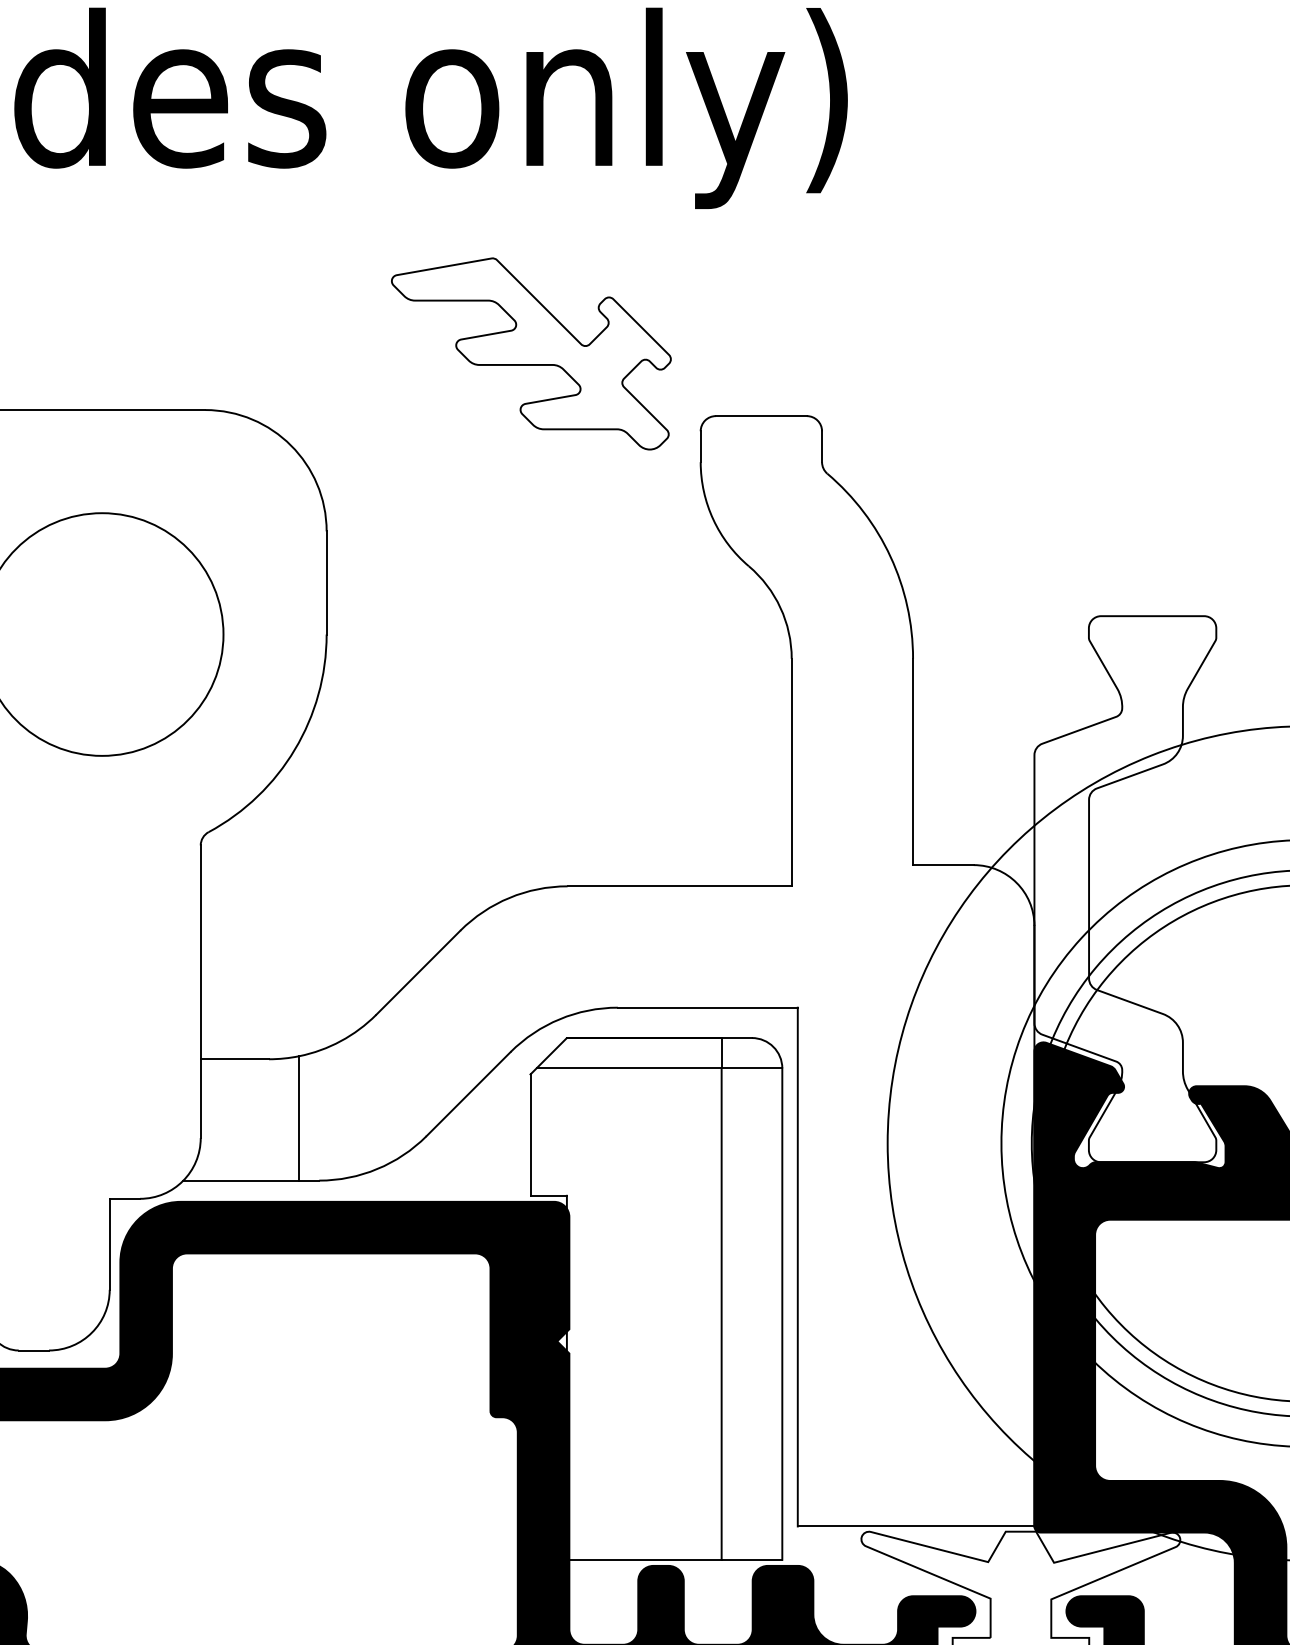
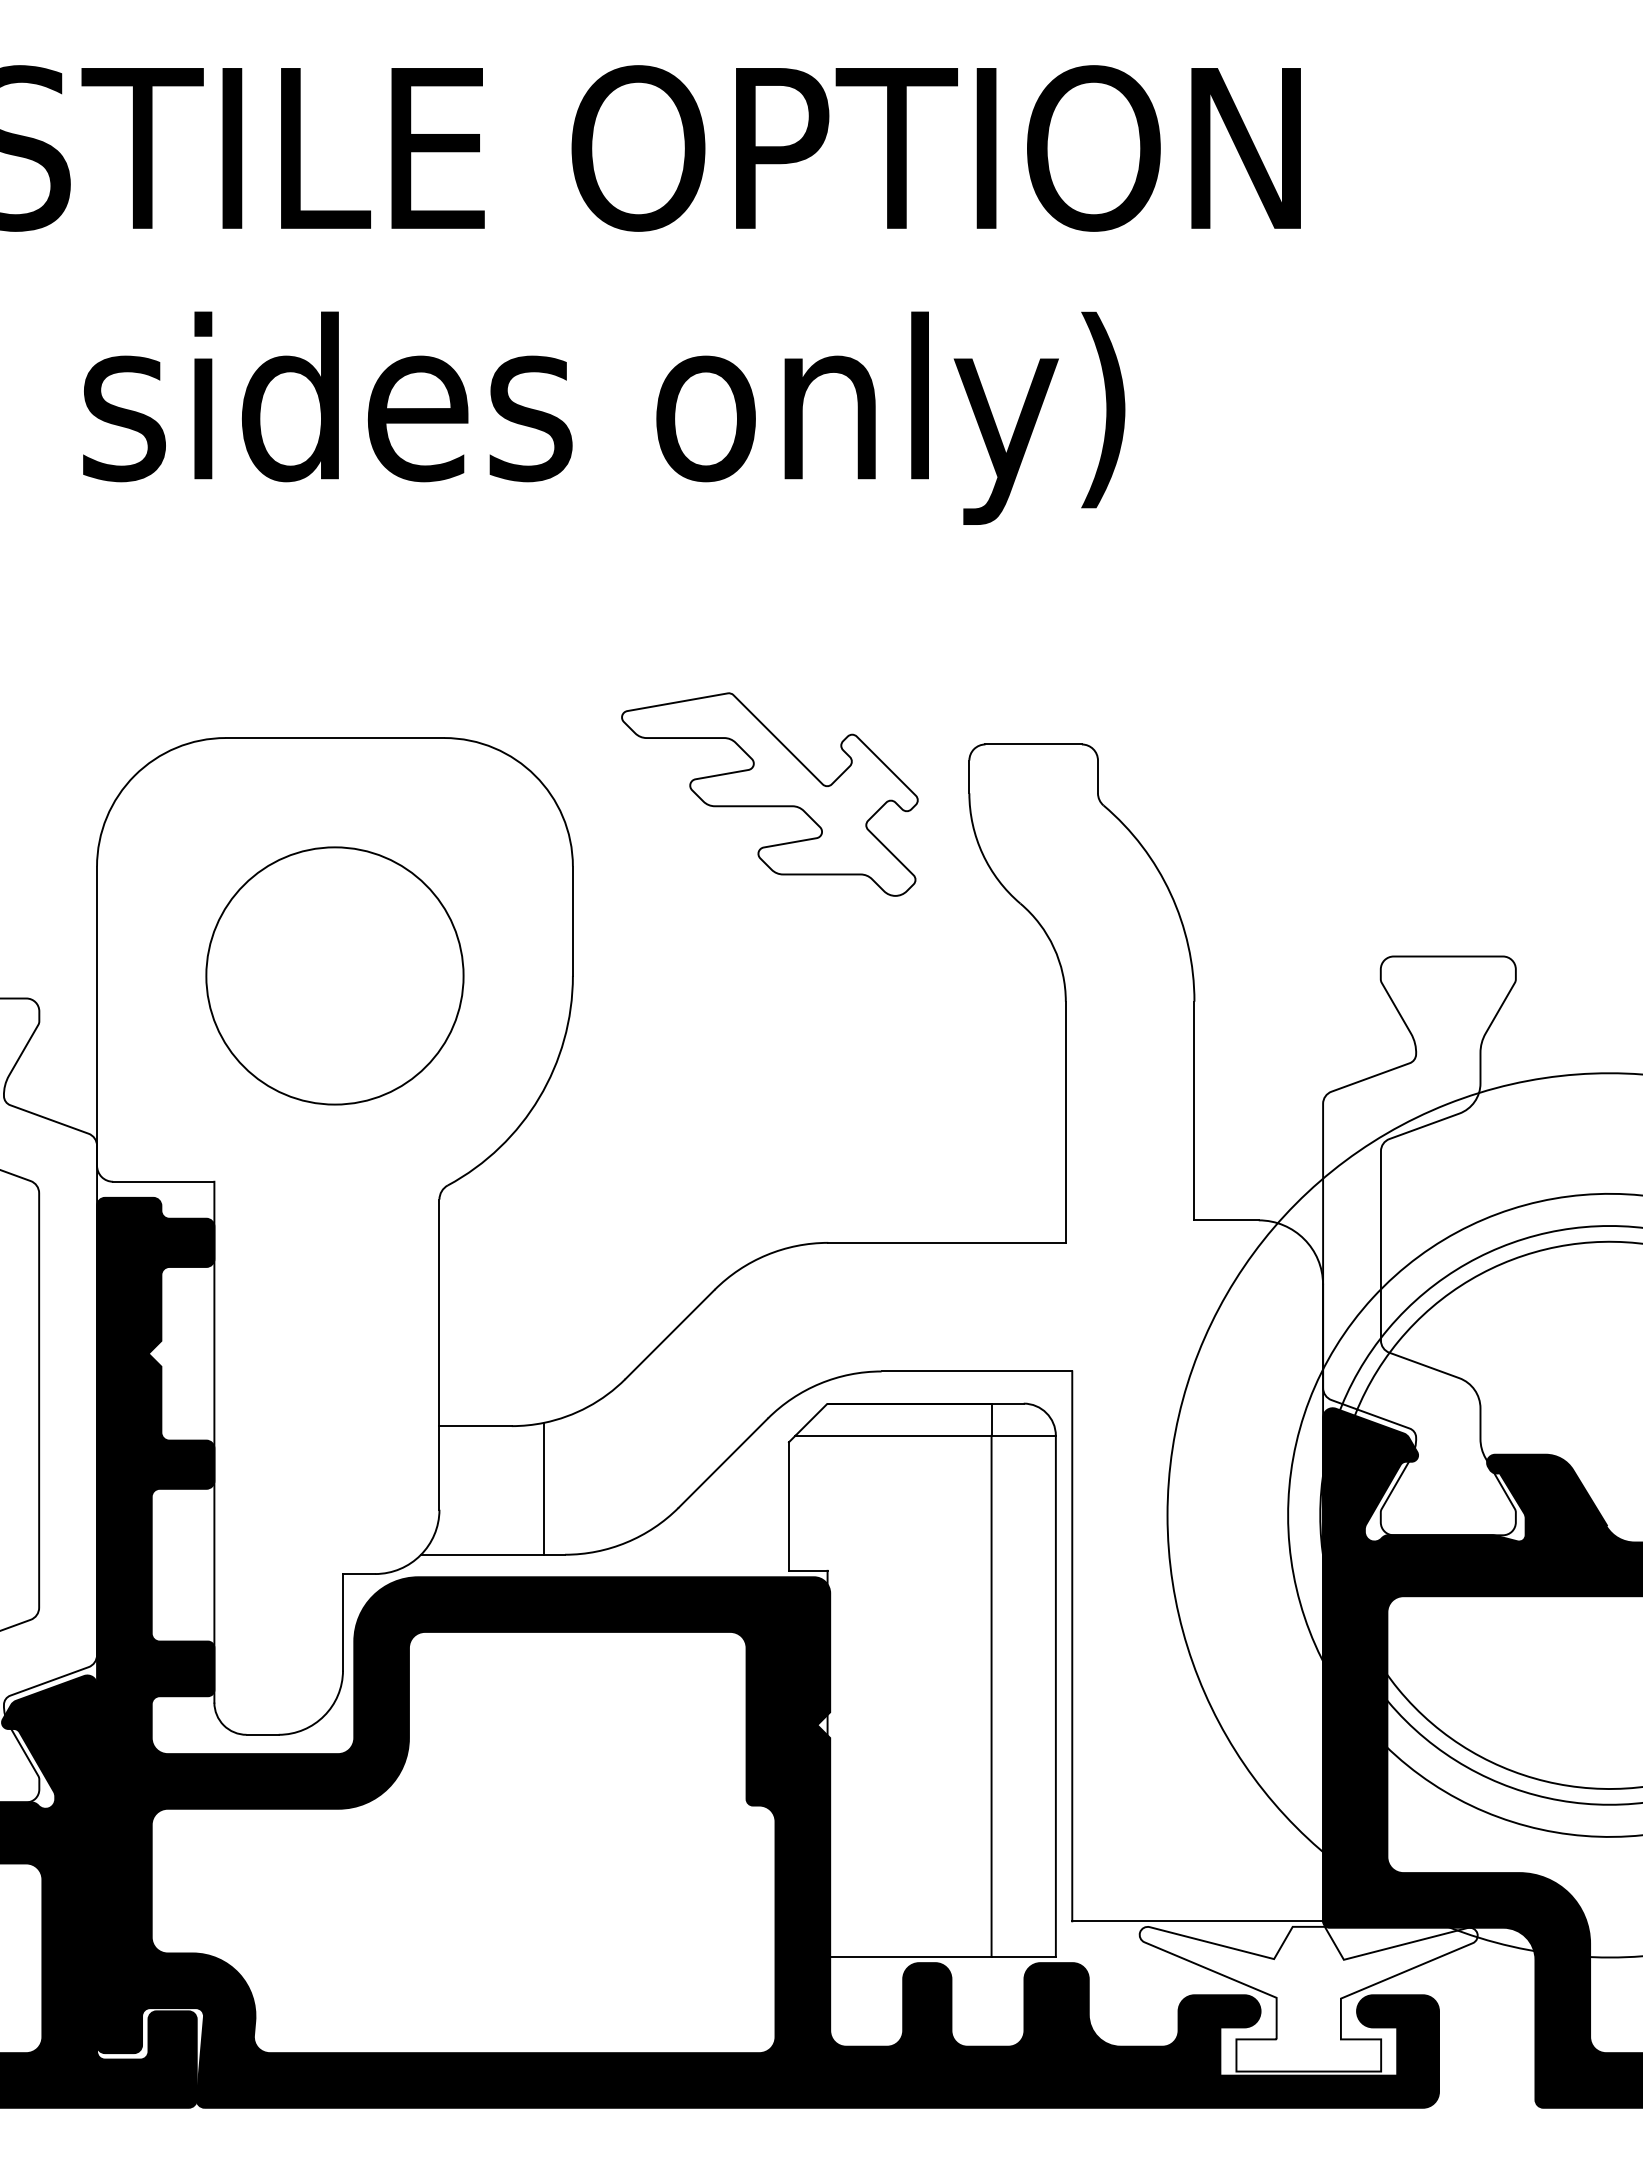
part: (530, 353) -> (769, 794), moved

